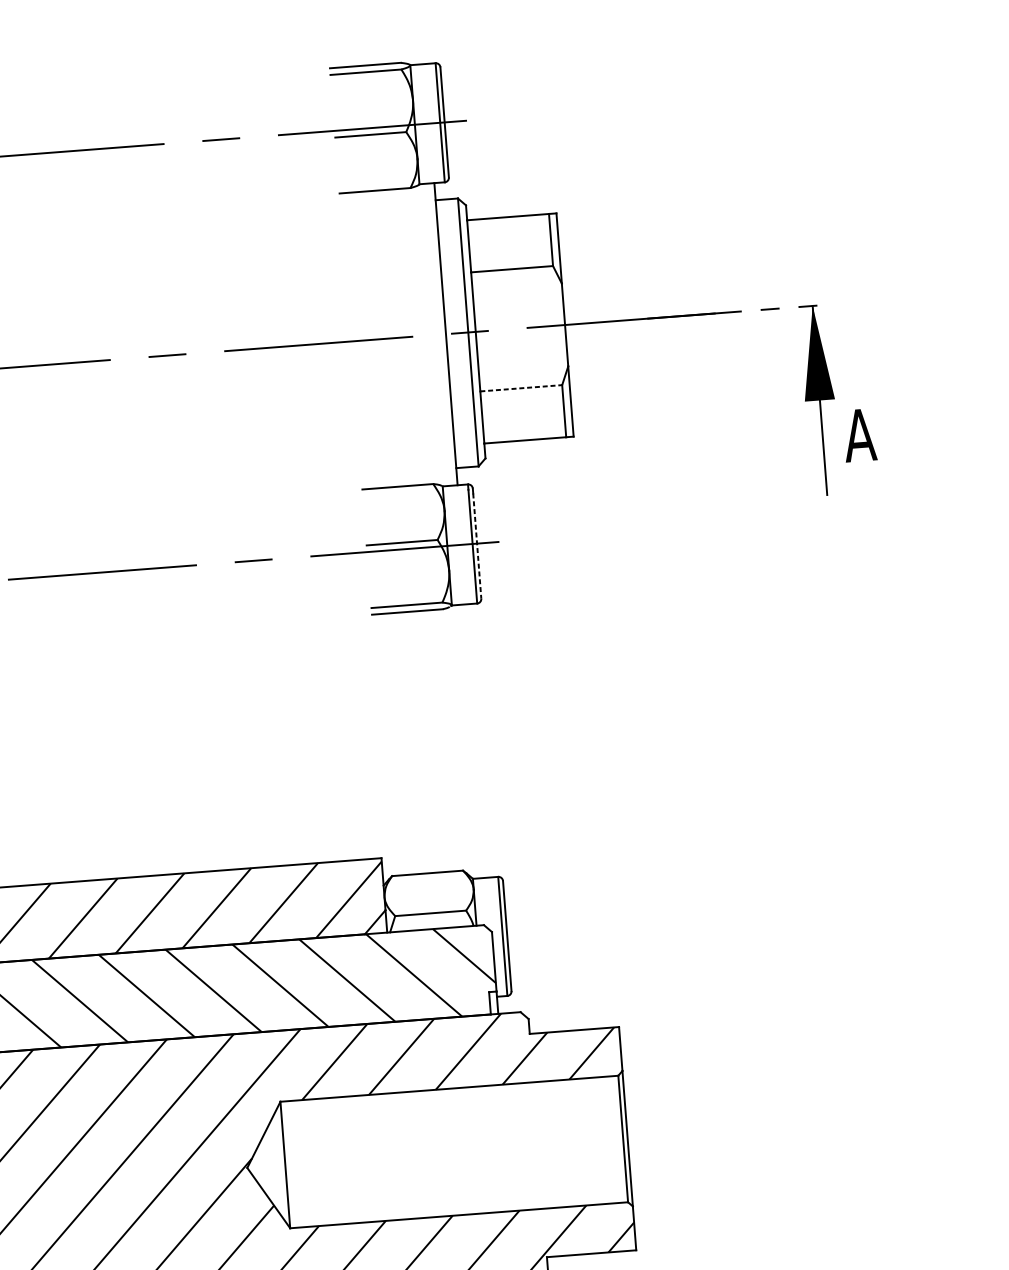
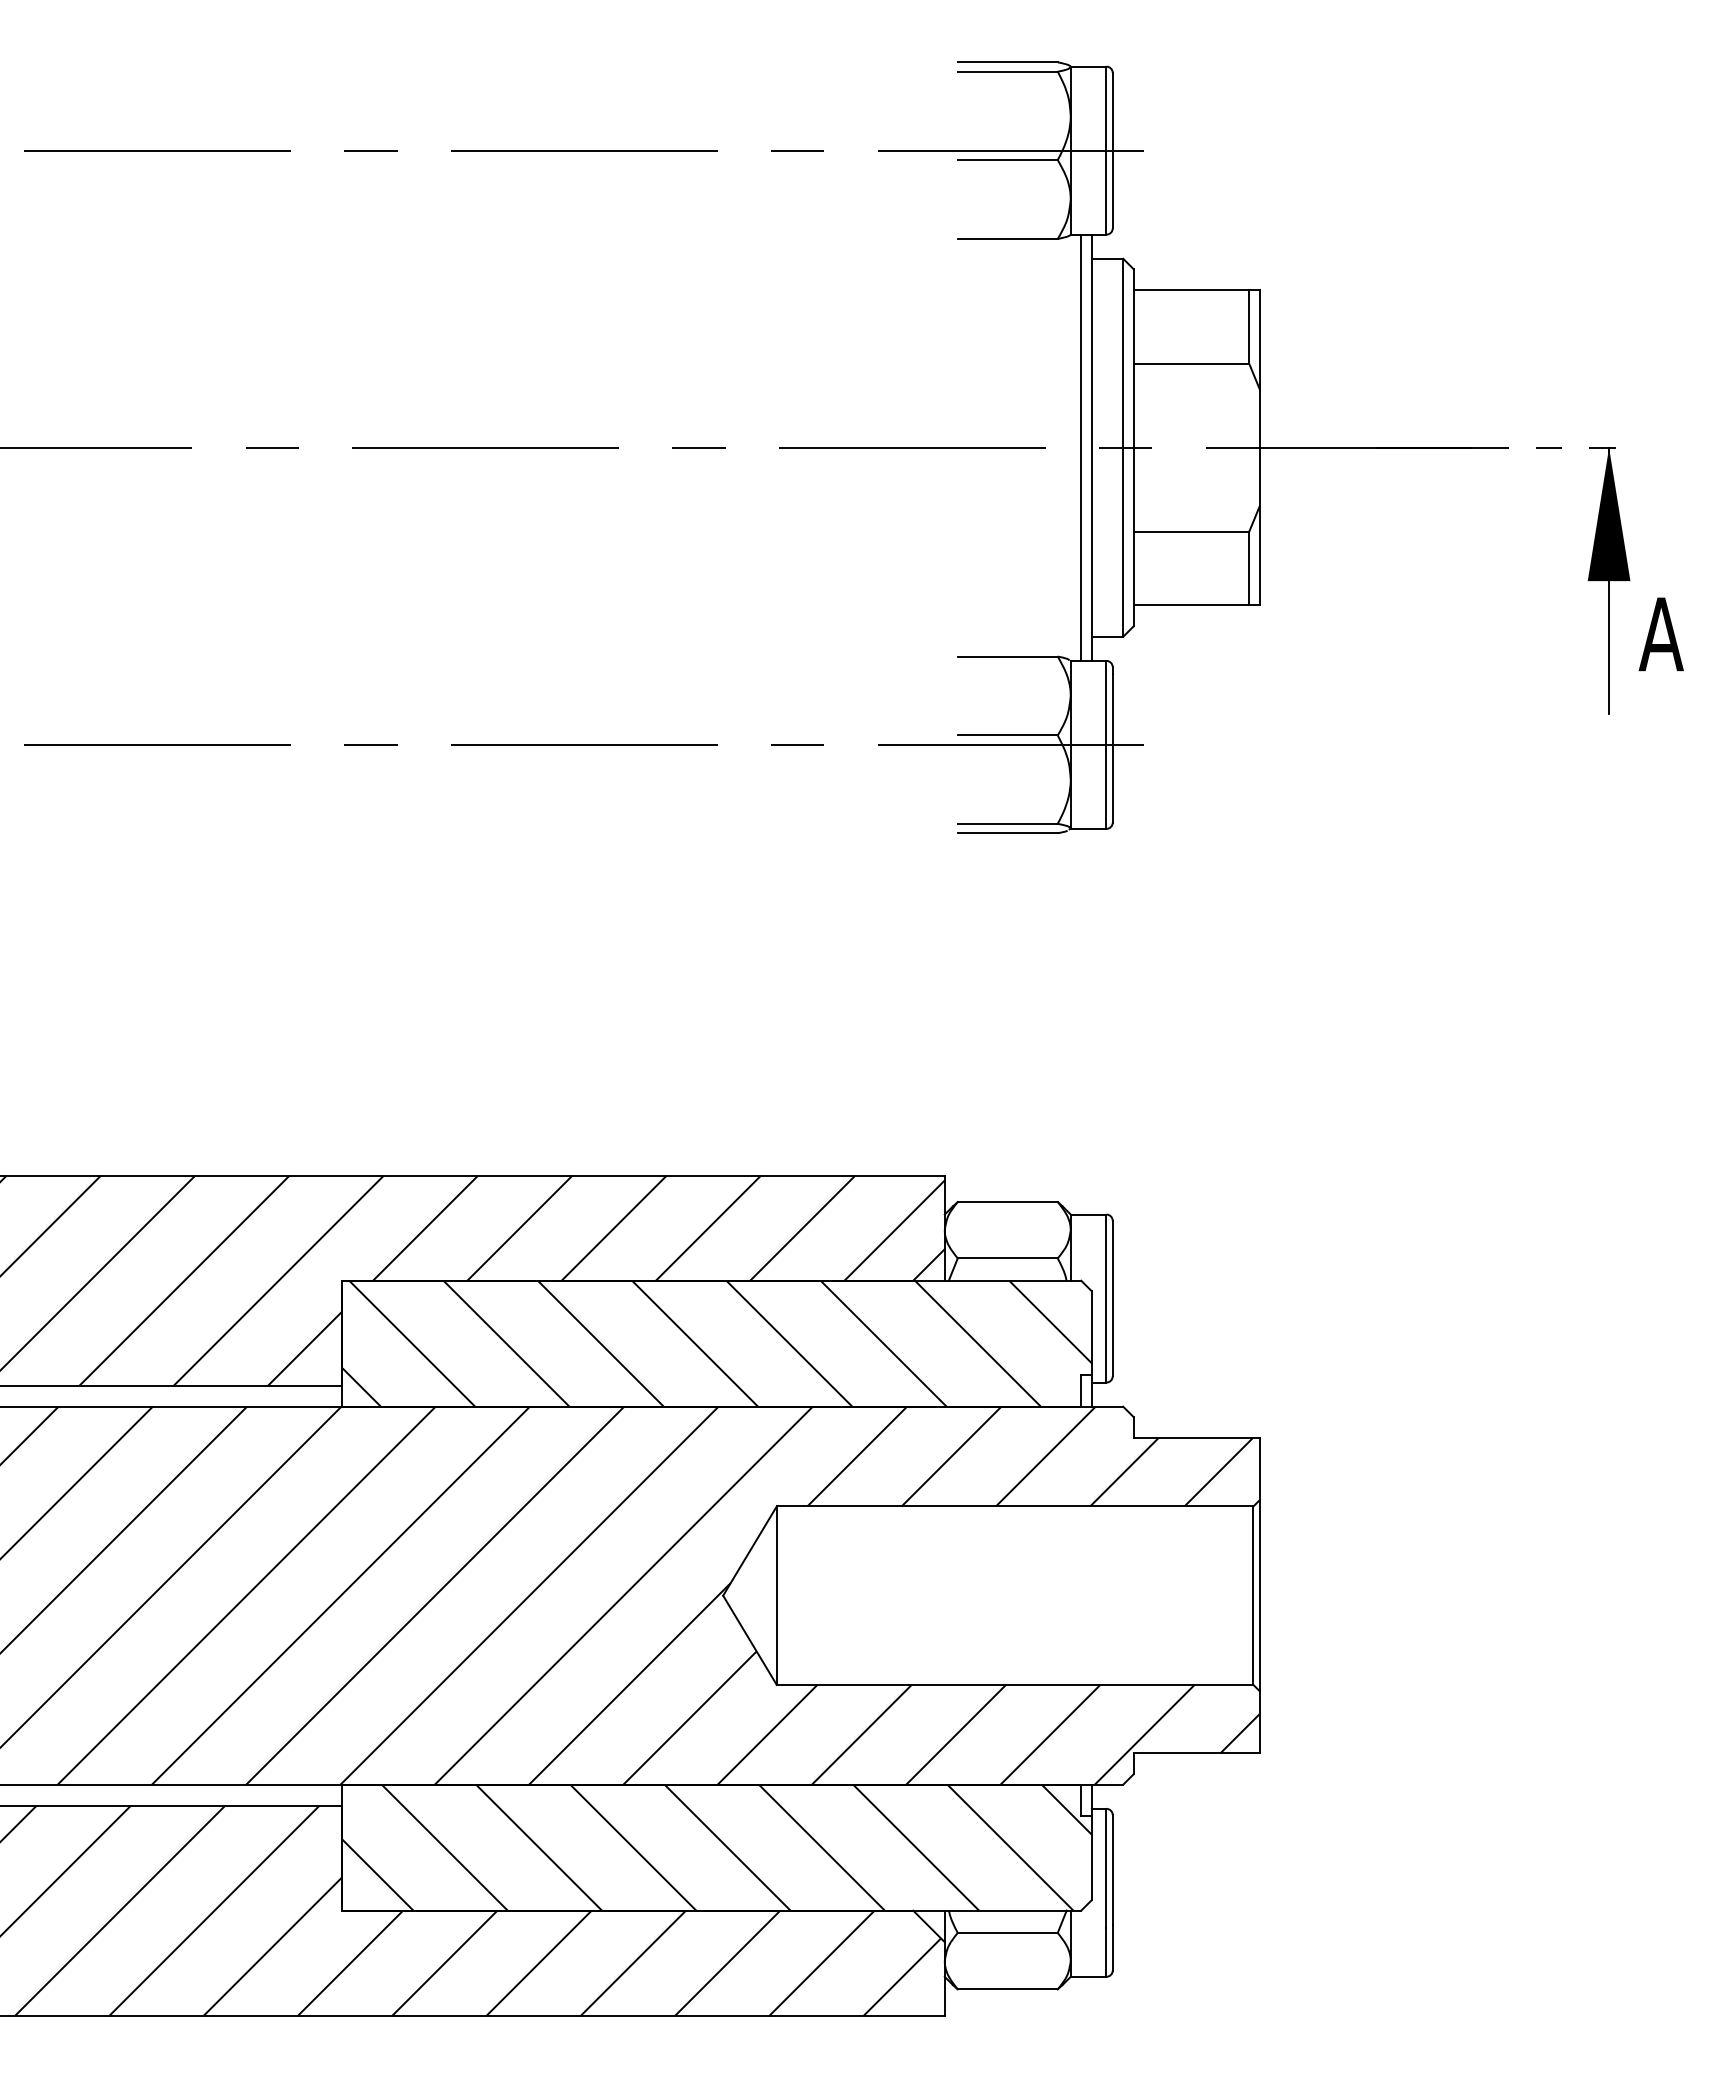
line: (438, 334) -> (1081, 447), added
line: (521, 388) -> (1191, 531), dashed -> solid
line: (477, 546) -> (1112, 748), dashed -> solid

